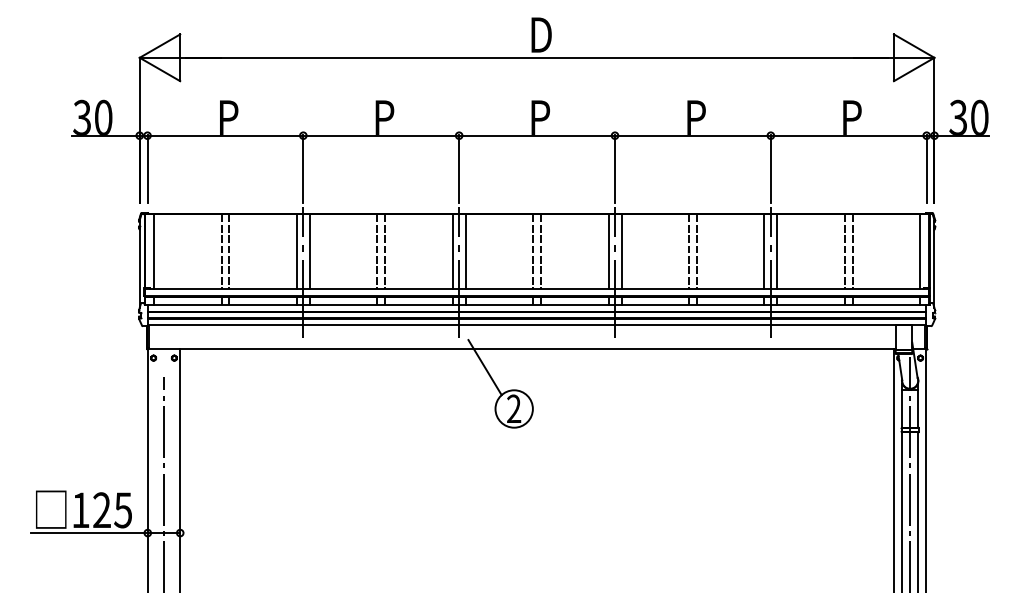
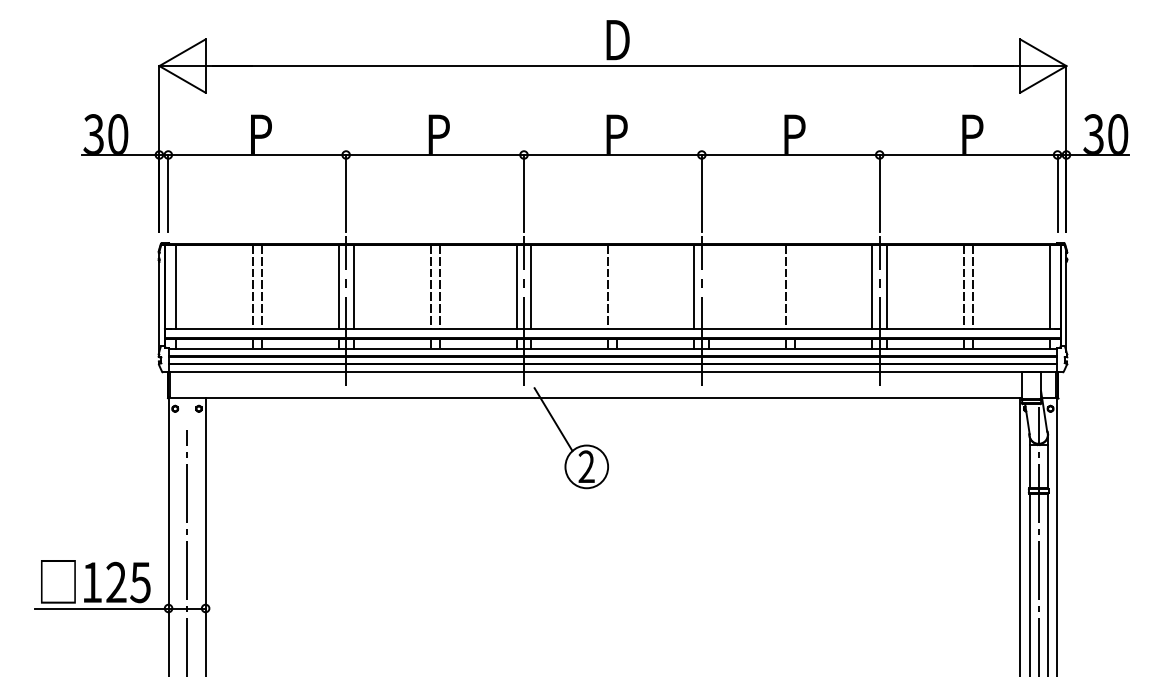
line: (541, 250) -> (617, 286), removed
line: (621, 250) -> (709, 286), removed
line: (697, 250) -> (795, 286), removed

